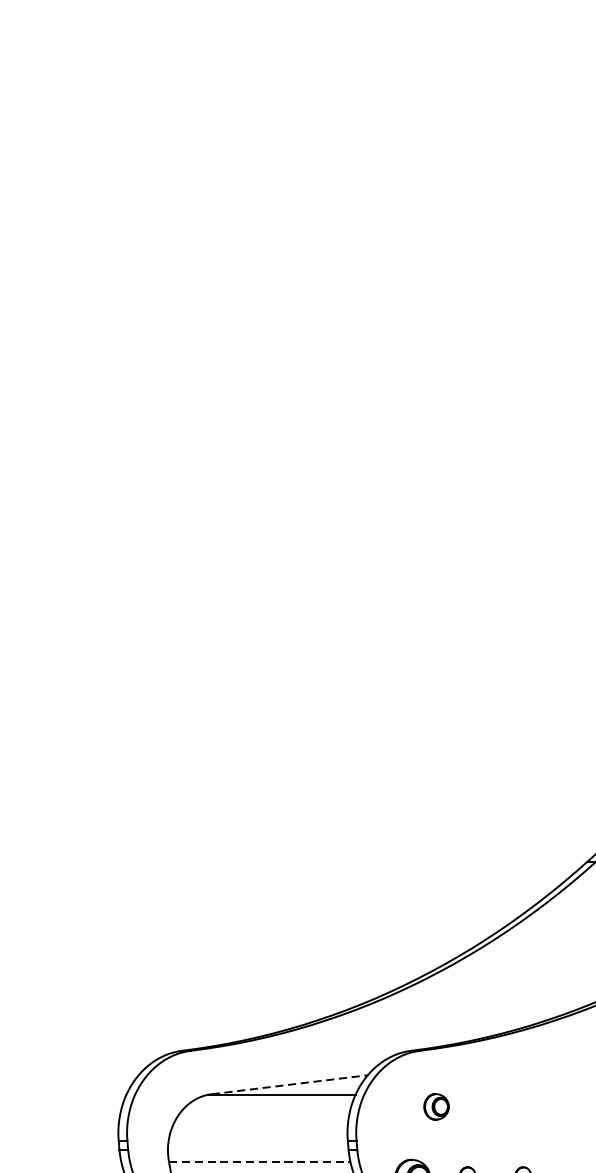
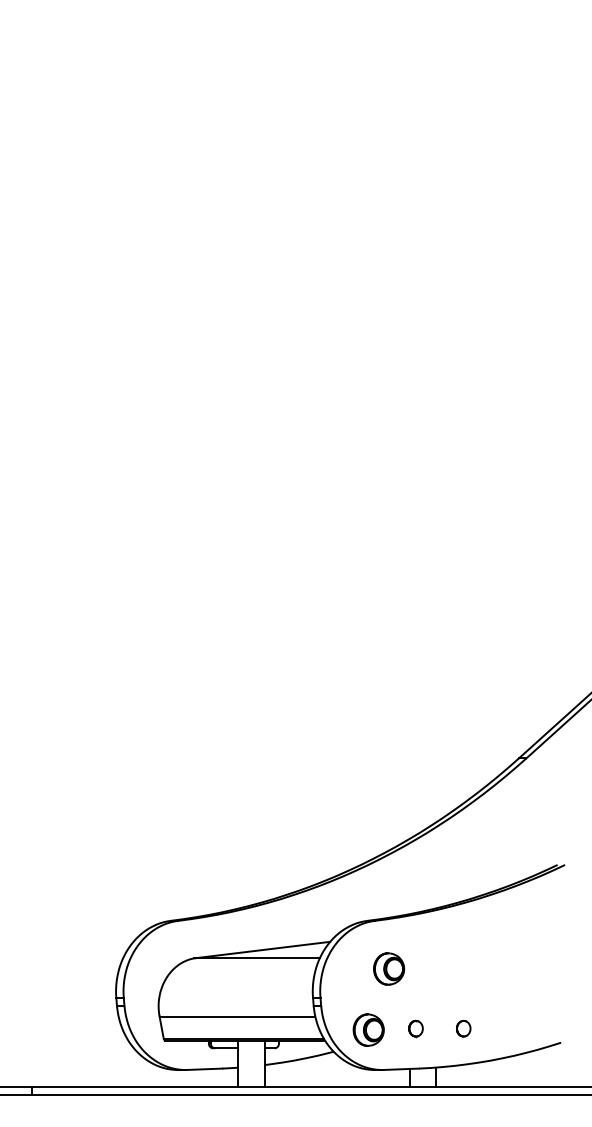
line: (290, 1084) -> (263, 949), dashed -> solid
part: (436, 1106) -> (389, 968), size x1.43
line: (259, 1162) -> (237, 1016), dashed -> solid

